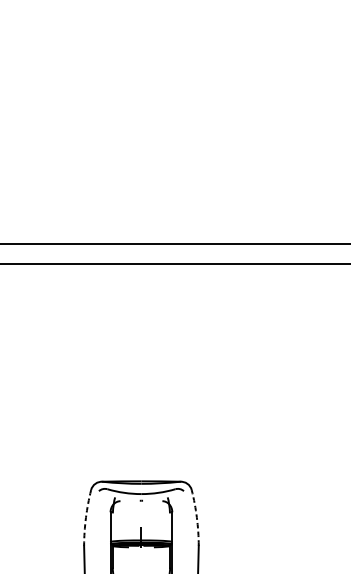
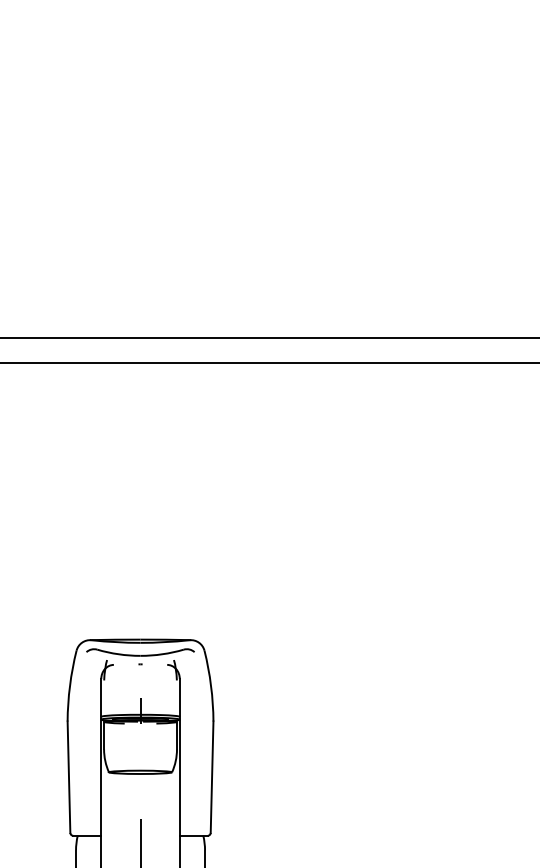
arc: (85, 517) -> (69, 685), dashed -> solid
arc: (197, 517) -> (211, 685), dashed -> solid

